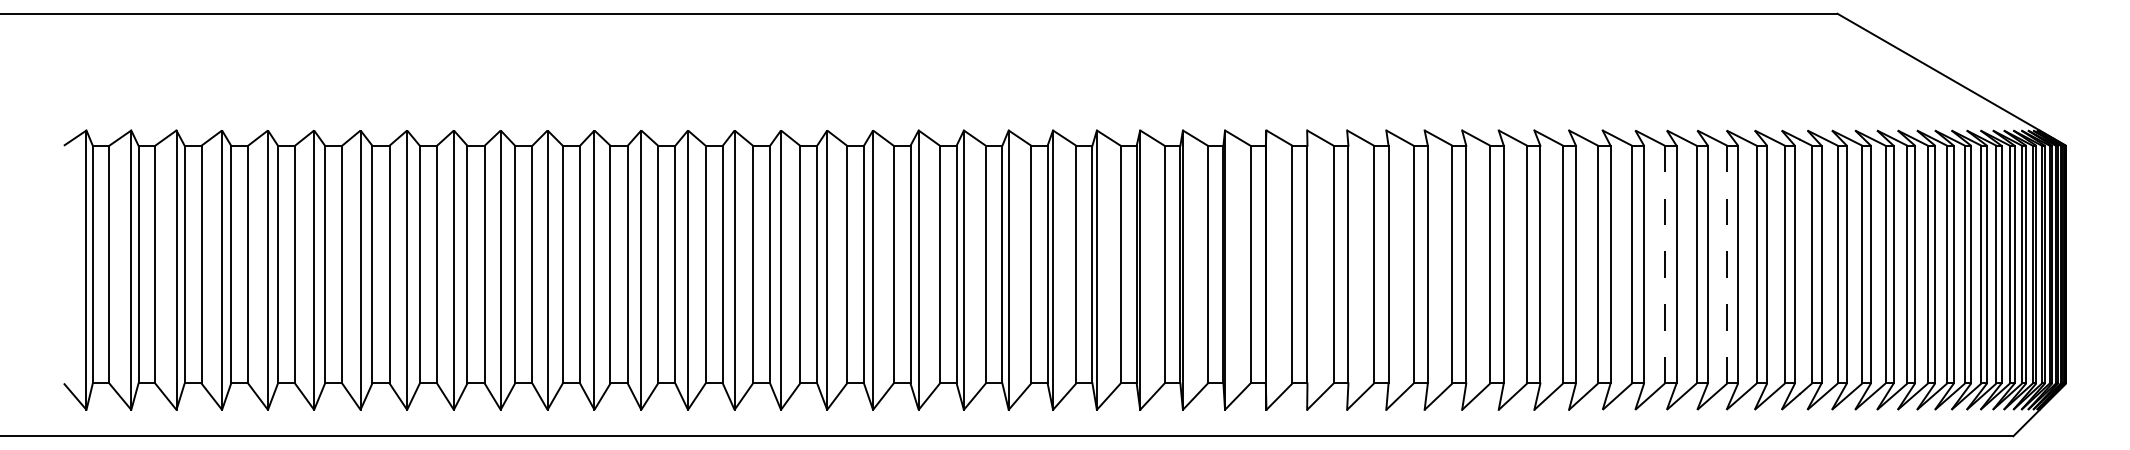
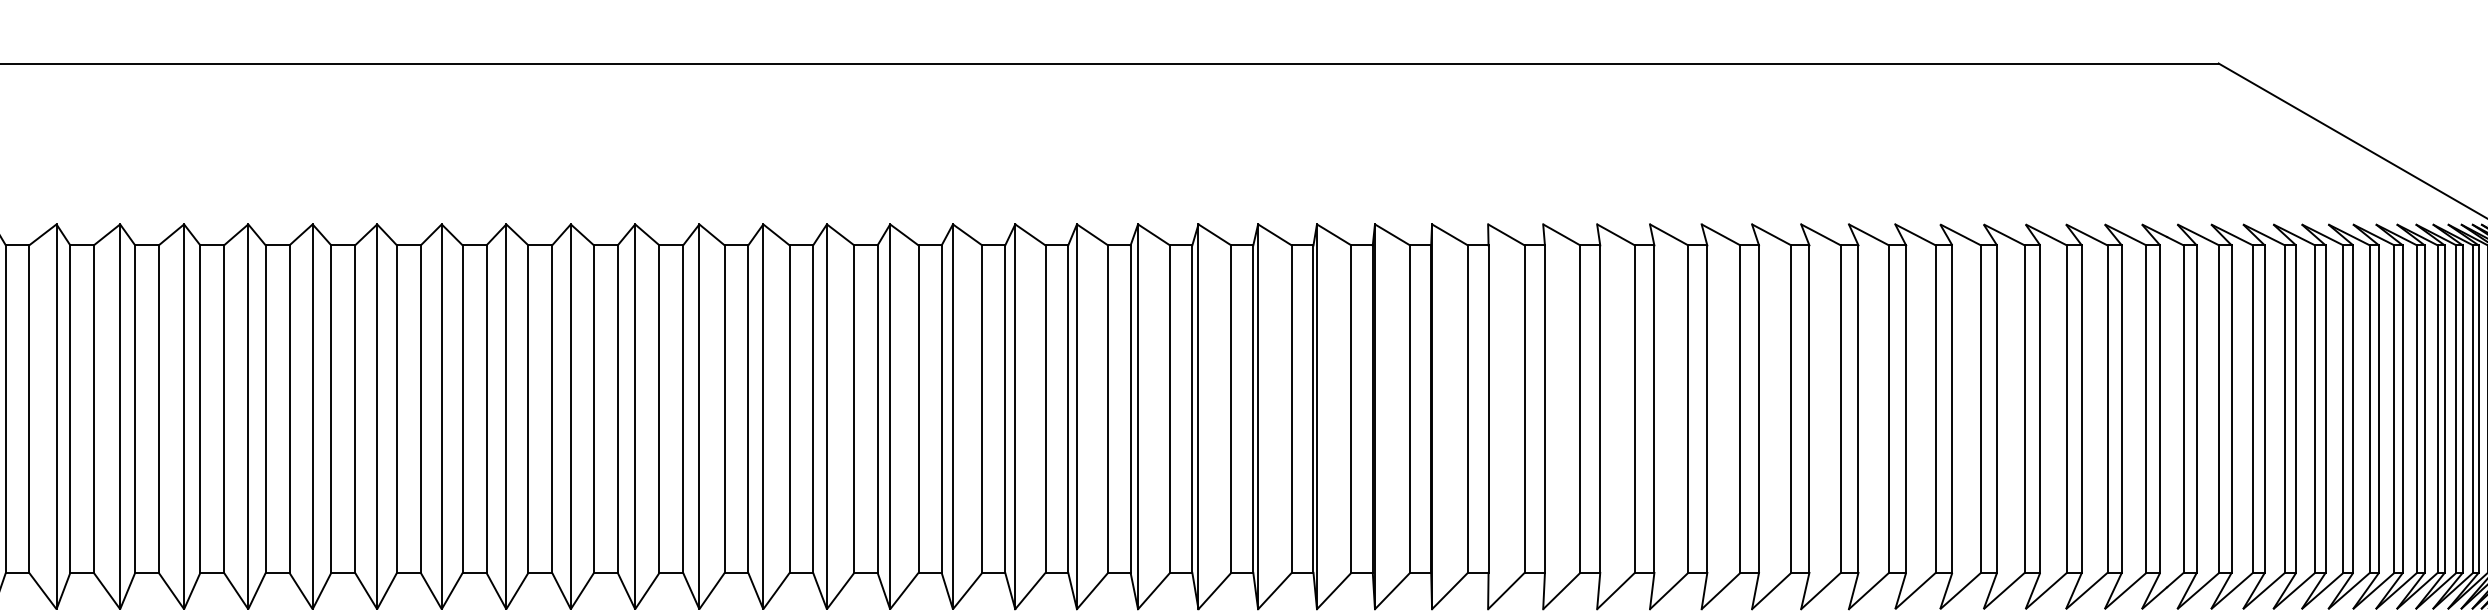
line: (1664, 264) -> (1980, 408), dashed -> solid
line: (1727, 264) -> (2067, 408), dashed -> solid

